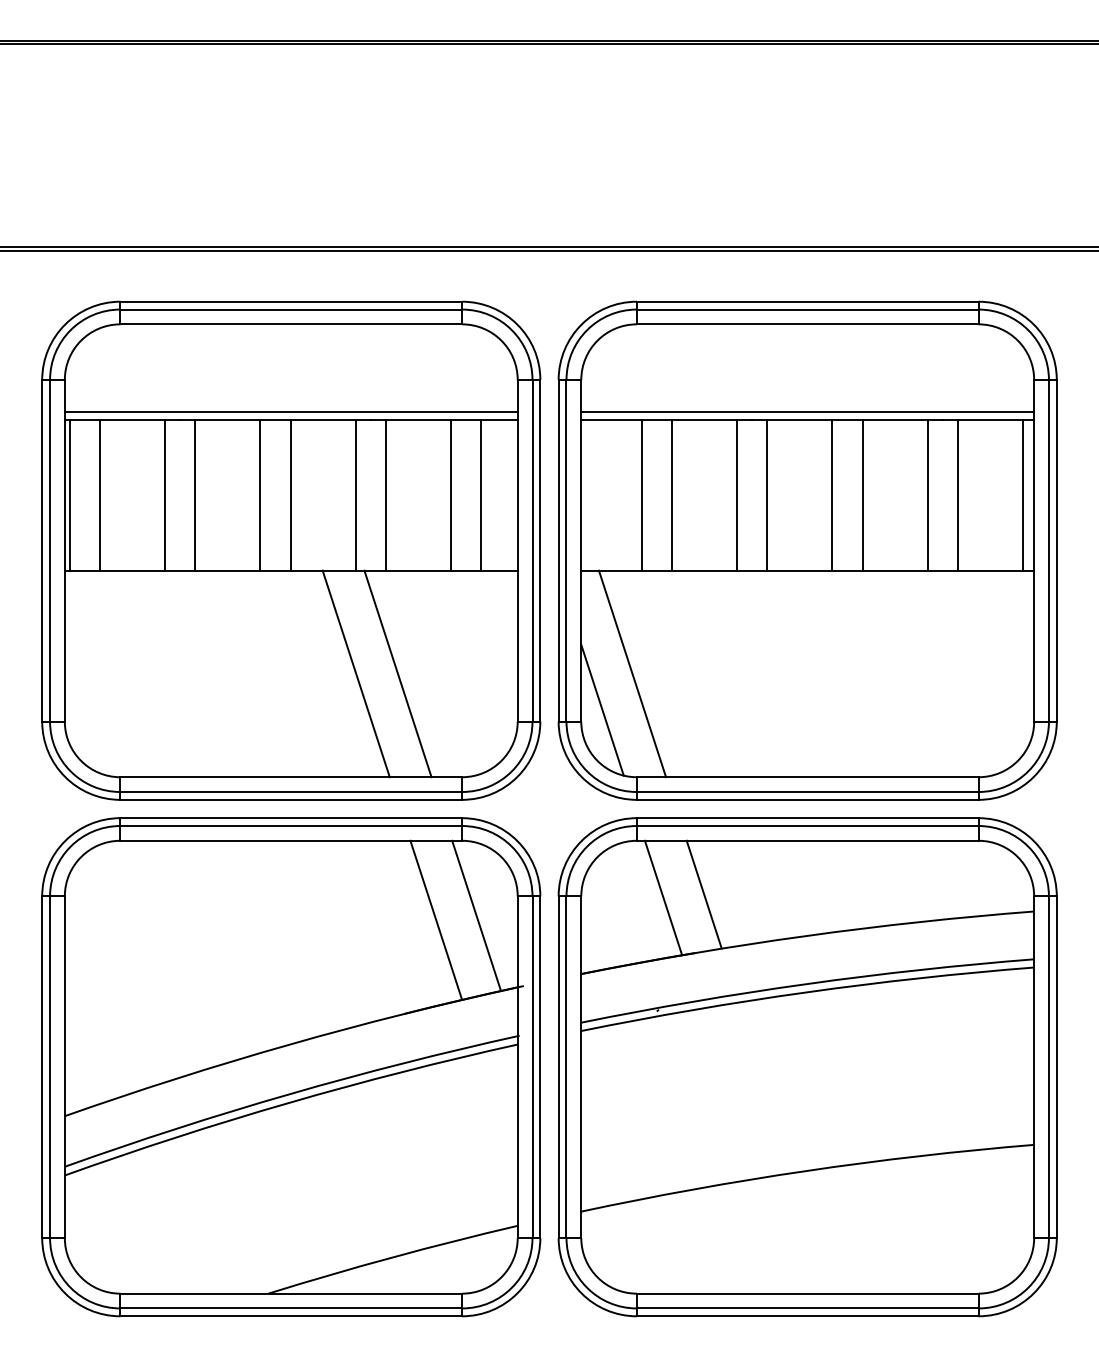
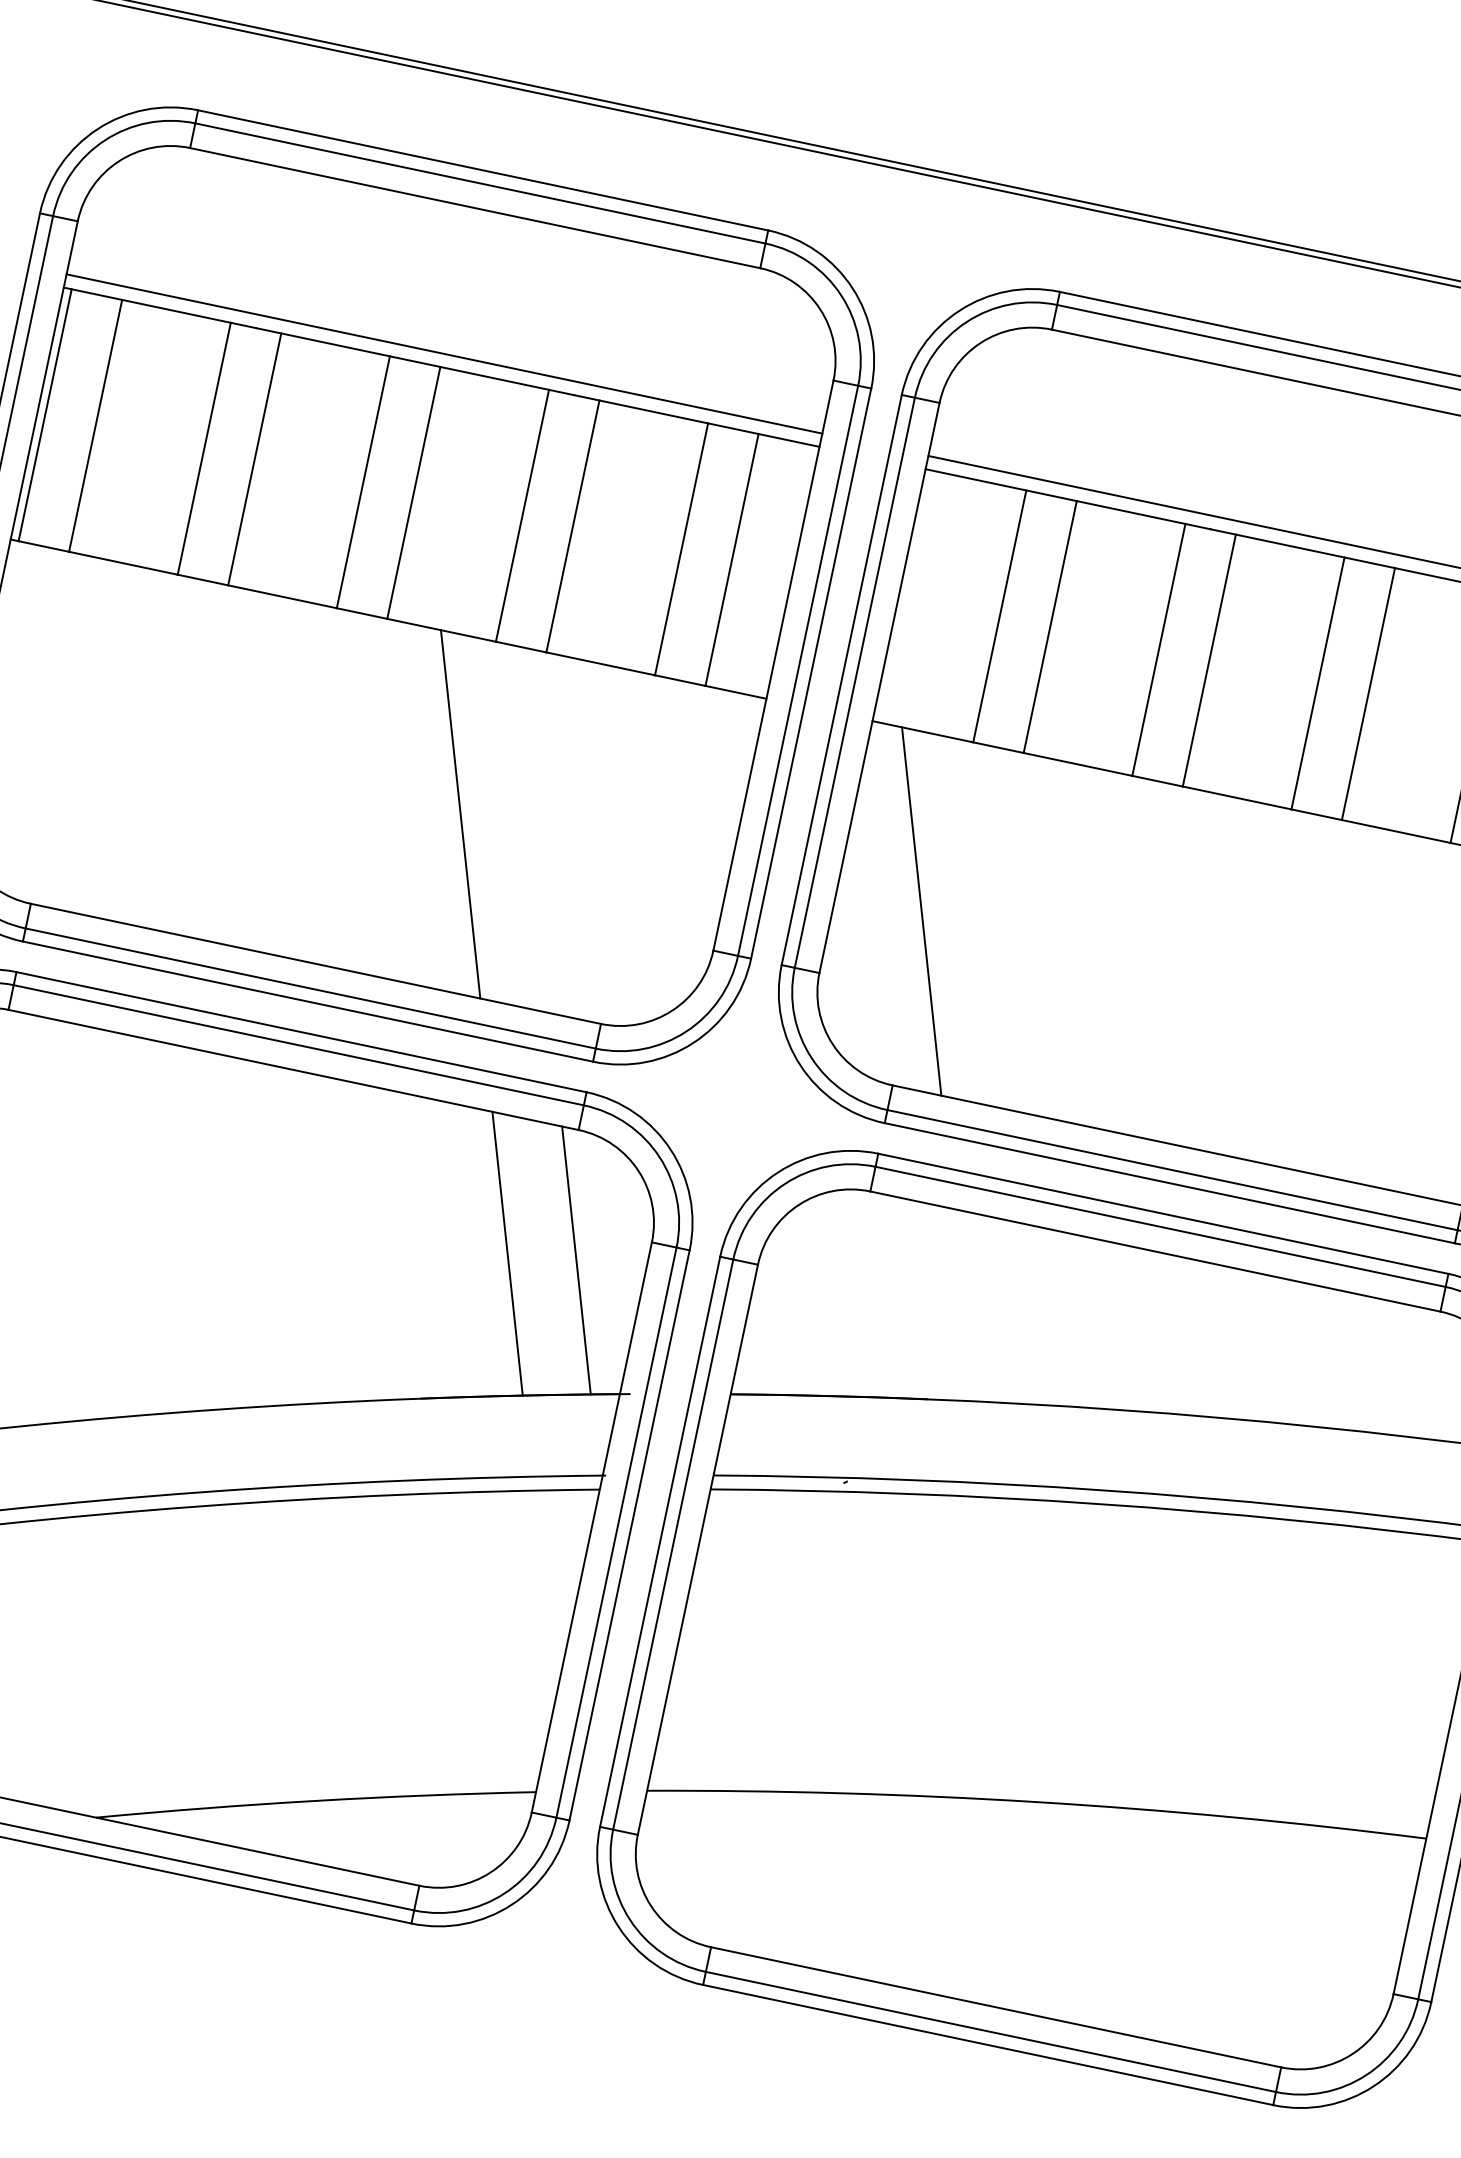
line: (397, 673) -> (529, 828), removed
line: (602, 709) -> (859, 960), removed
line: (703, 894) -> (962, 1304), removed
line: (663, 897) -> (894, 1295), removed

